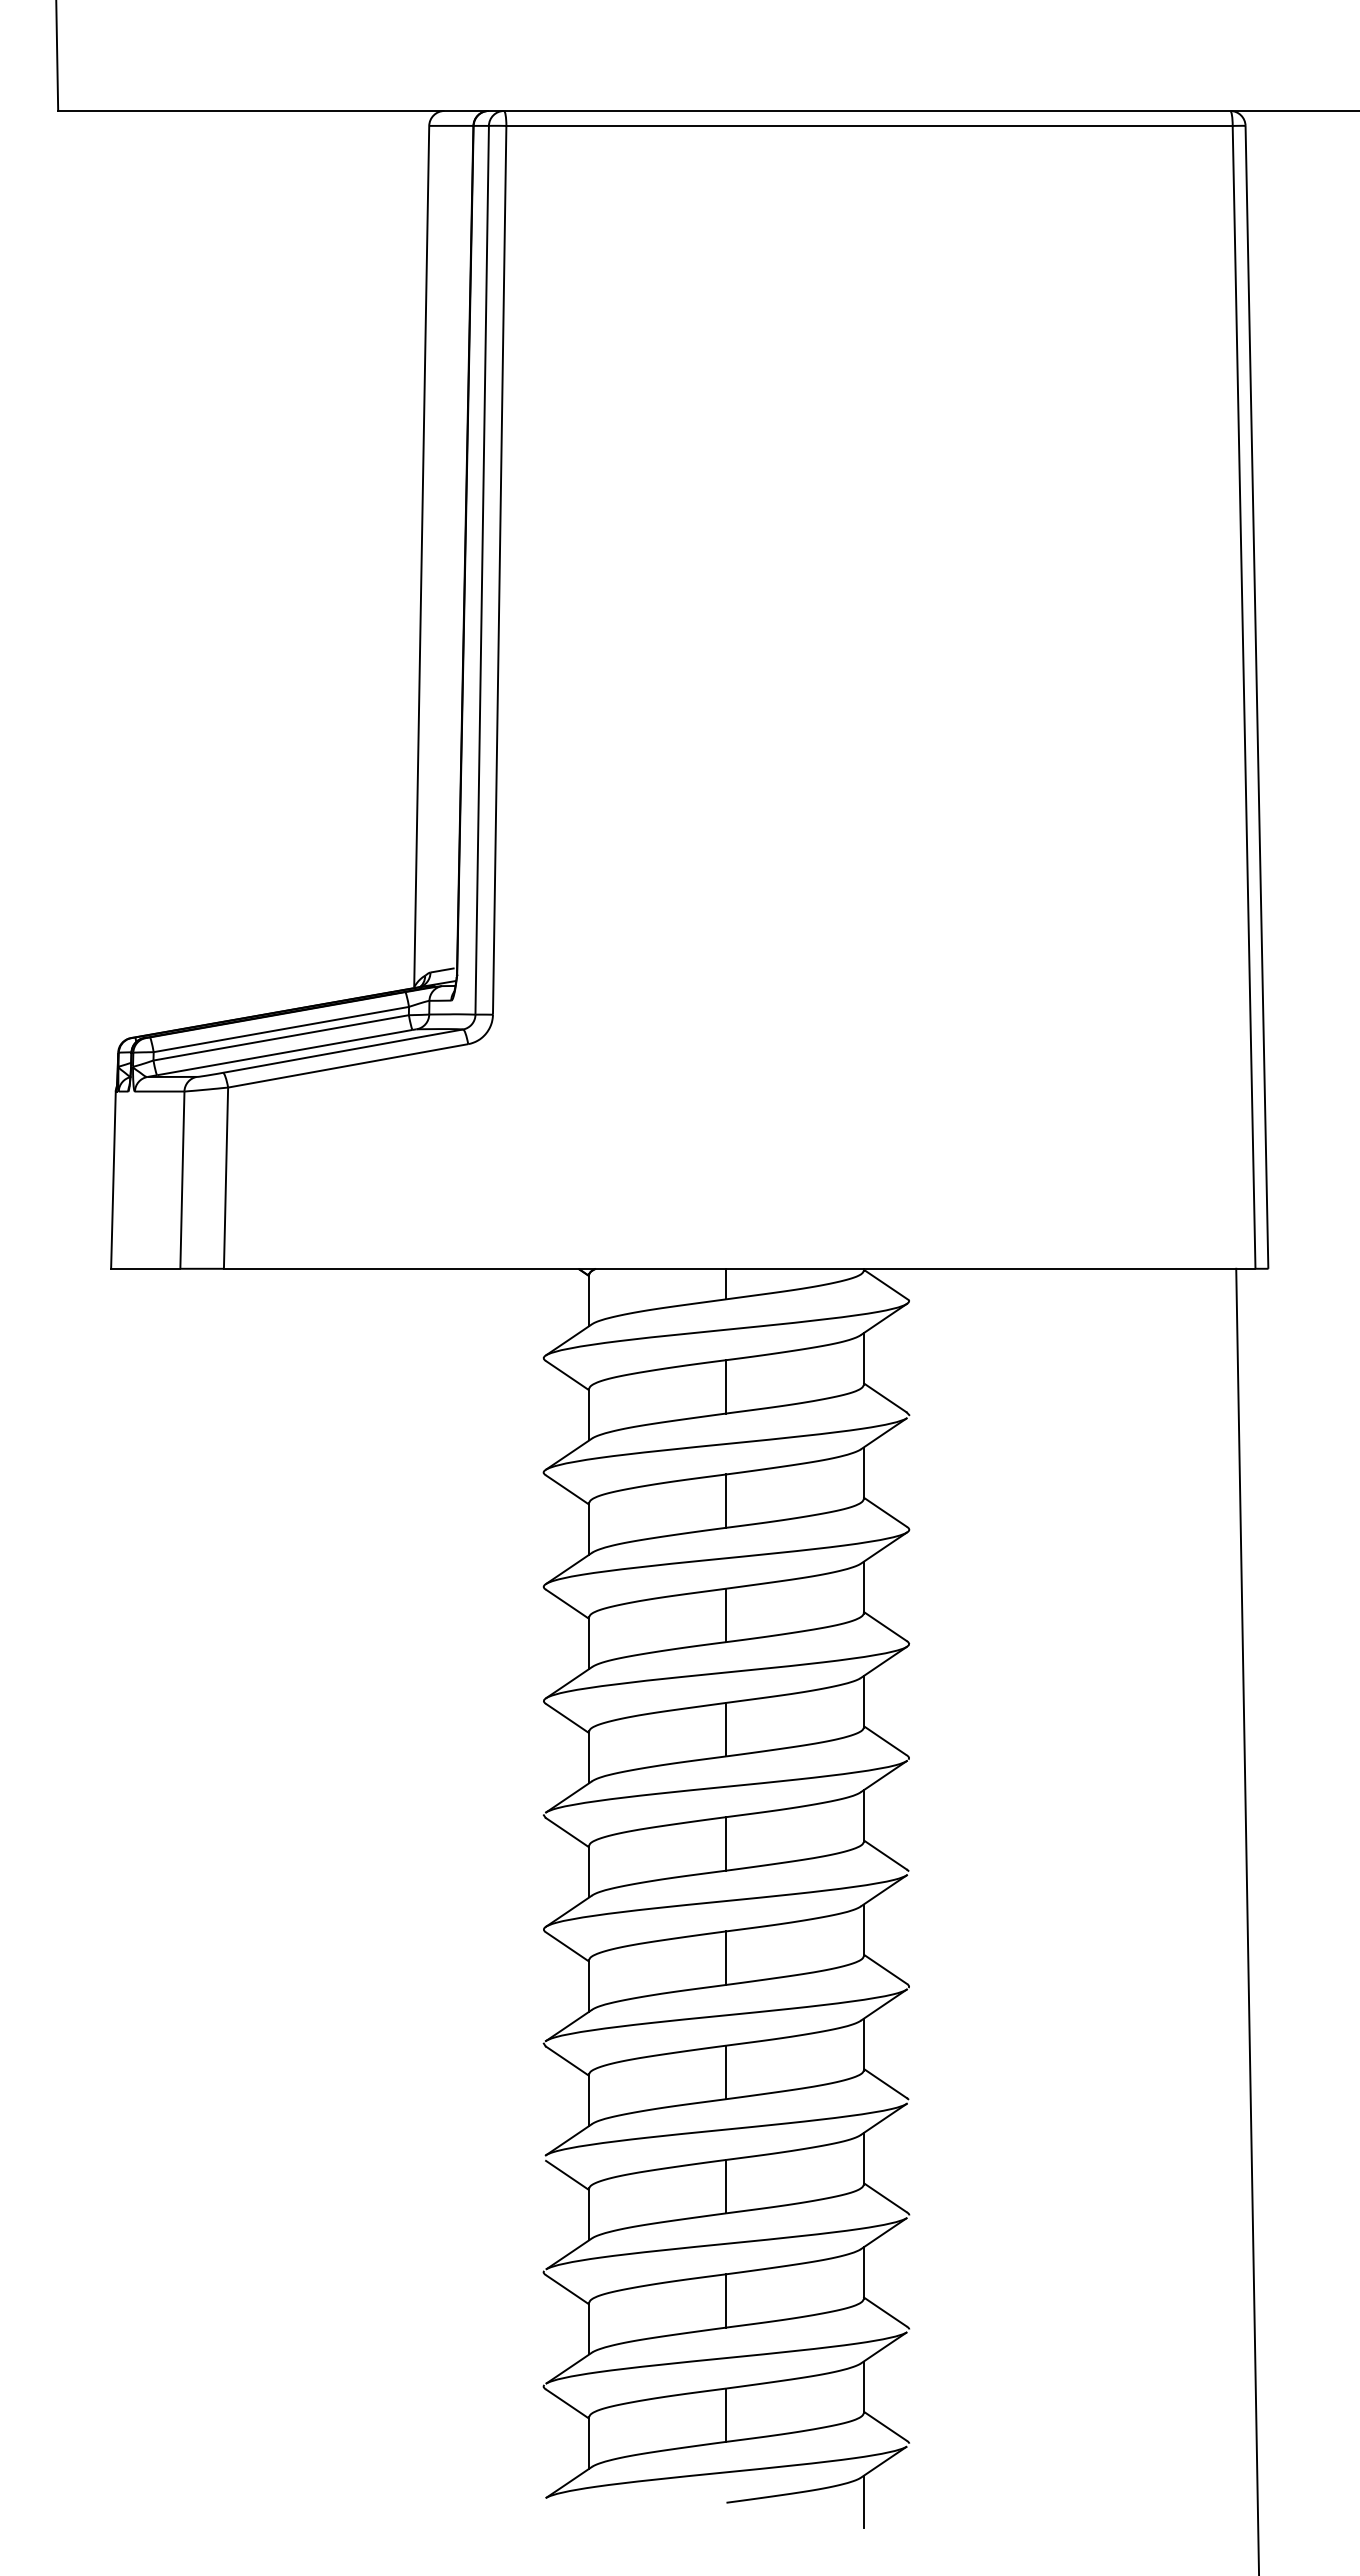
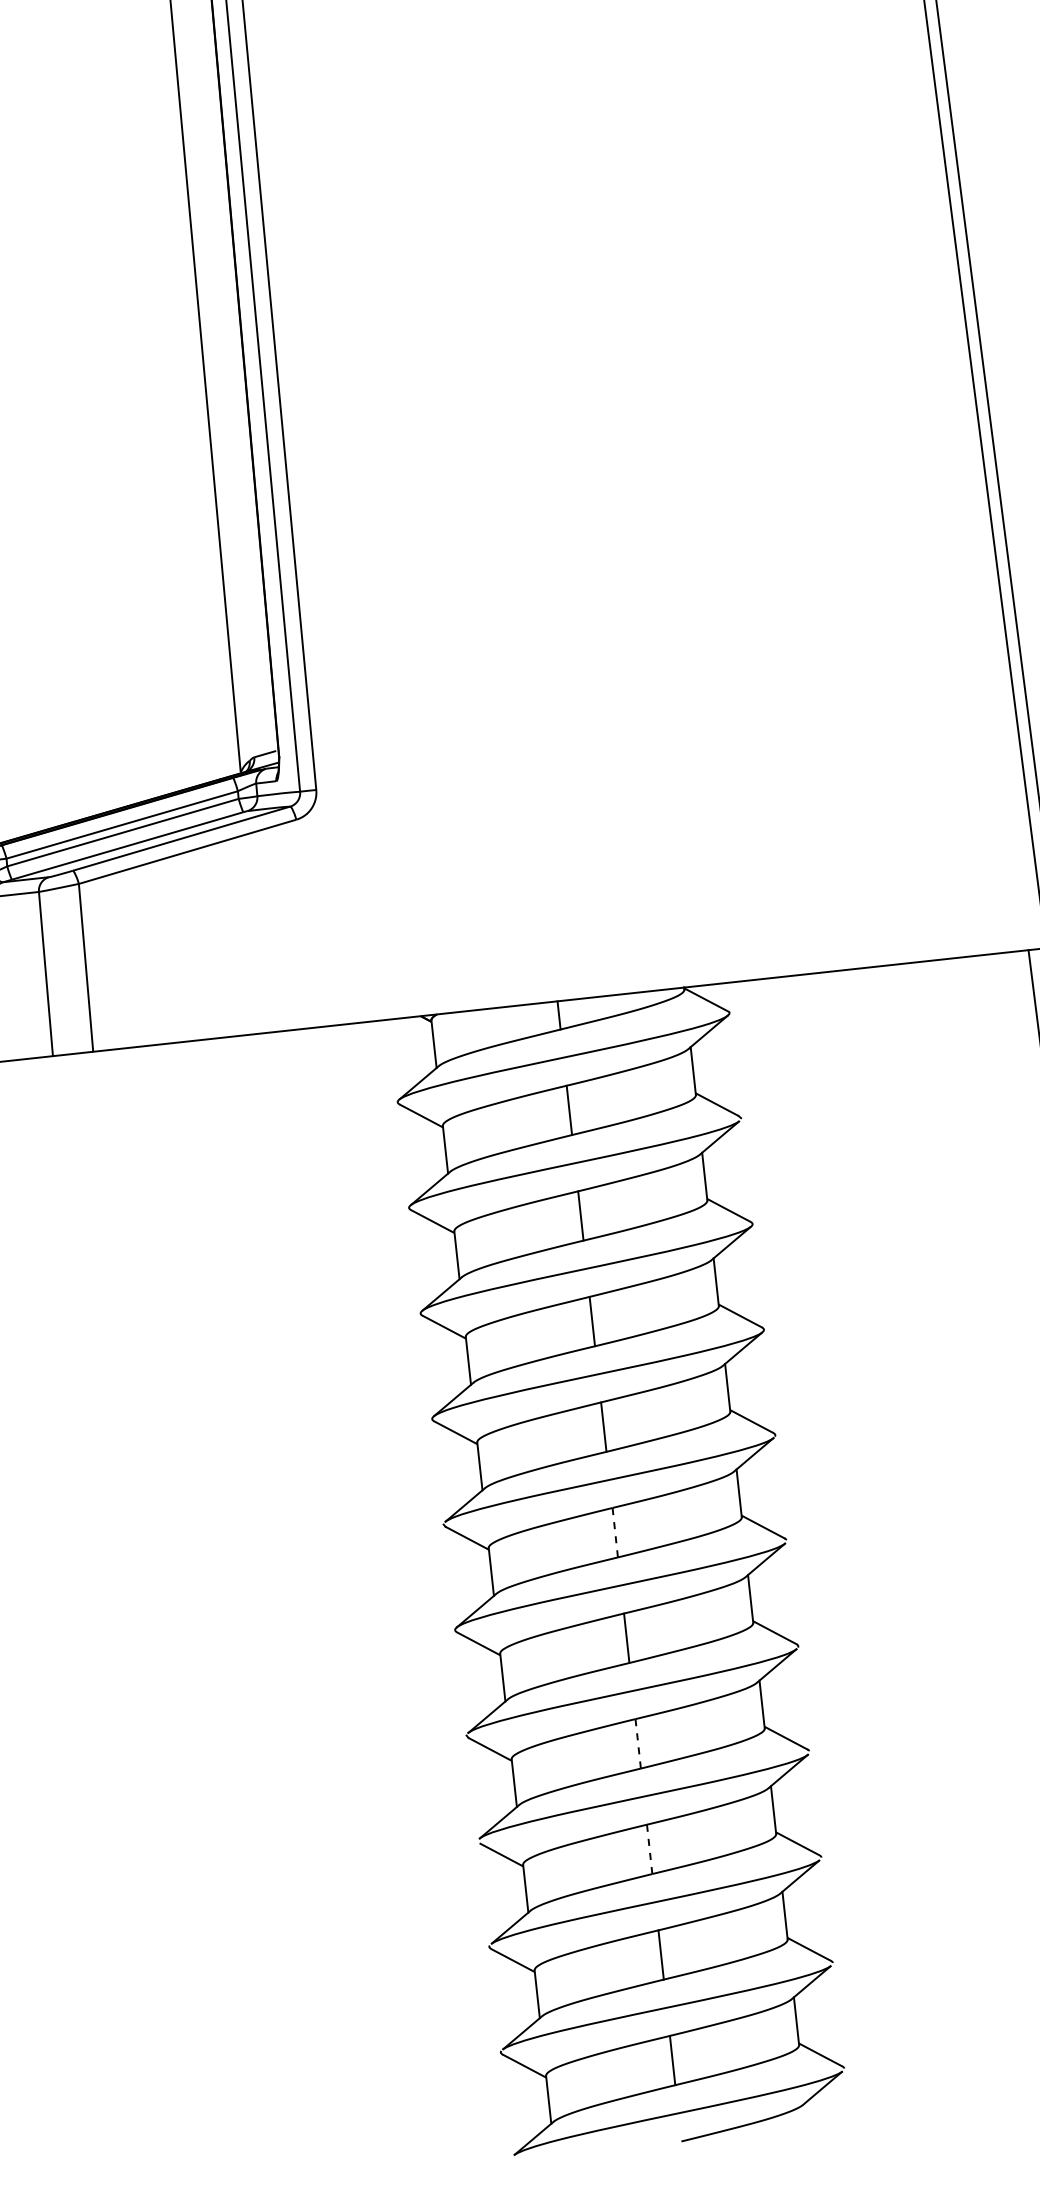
line: (726, 1843) -> (615, 1532), solid -> dashed
line: (726, 2072) -> (638, 1743), solid -> dashed
line: (726, 2186) -> (649, 1849), solid -> dashed
line: (863, 2501) -> (807, 2126), removed

